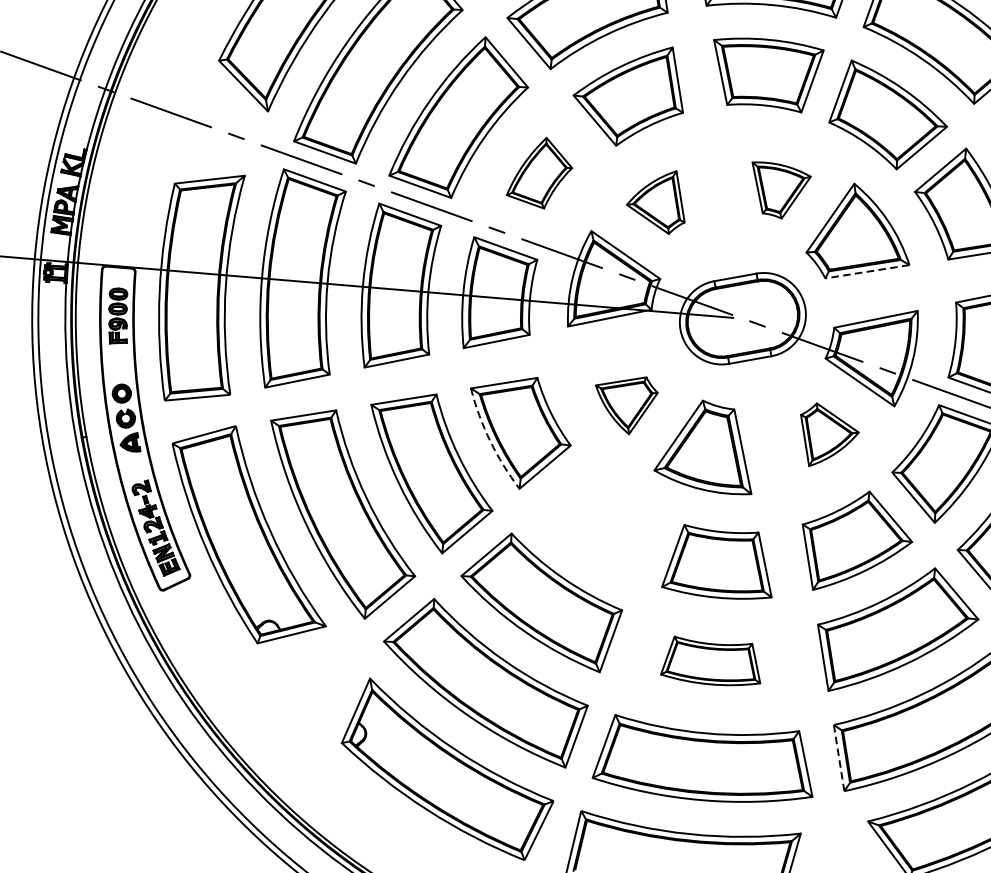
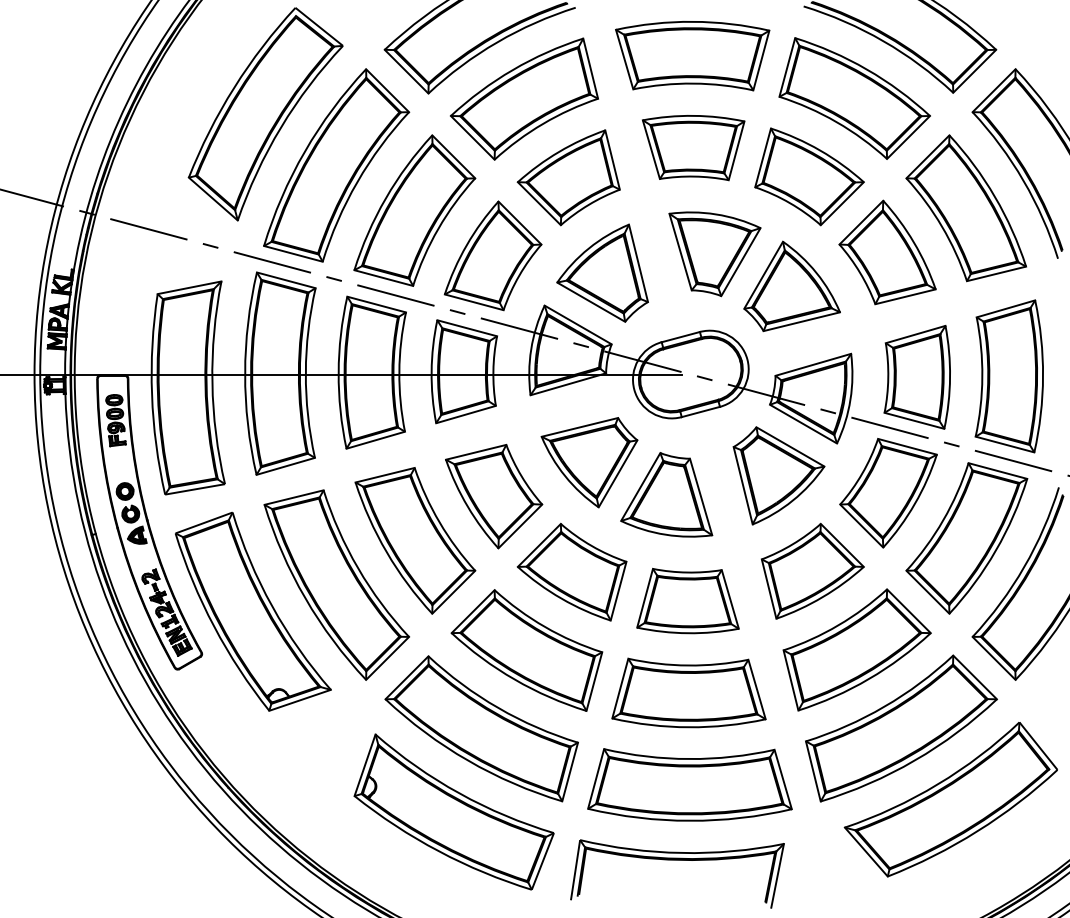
part: (539, 172) -> (492, 255), size x1.67
part: (779, 191) -> (714, 254), size x1.67
part: (656, 200) -> (602, 272), size x1.67
line: (867, 271) -> (801, 321), dashed -> solid
part: (625, 404) -> (589, 462), size x1.67
part: (828, 435) -> (778, 475), size x1.67
arc: (489, 440) -> (467, 506), dashed -> solid
part: (596, 520) -> (571, 571), added
part: (711, 661) -> (688, 692), size x1.67
line: (839, 758) -> (813, 771), dashed -> solid

